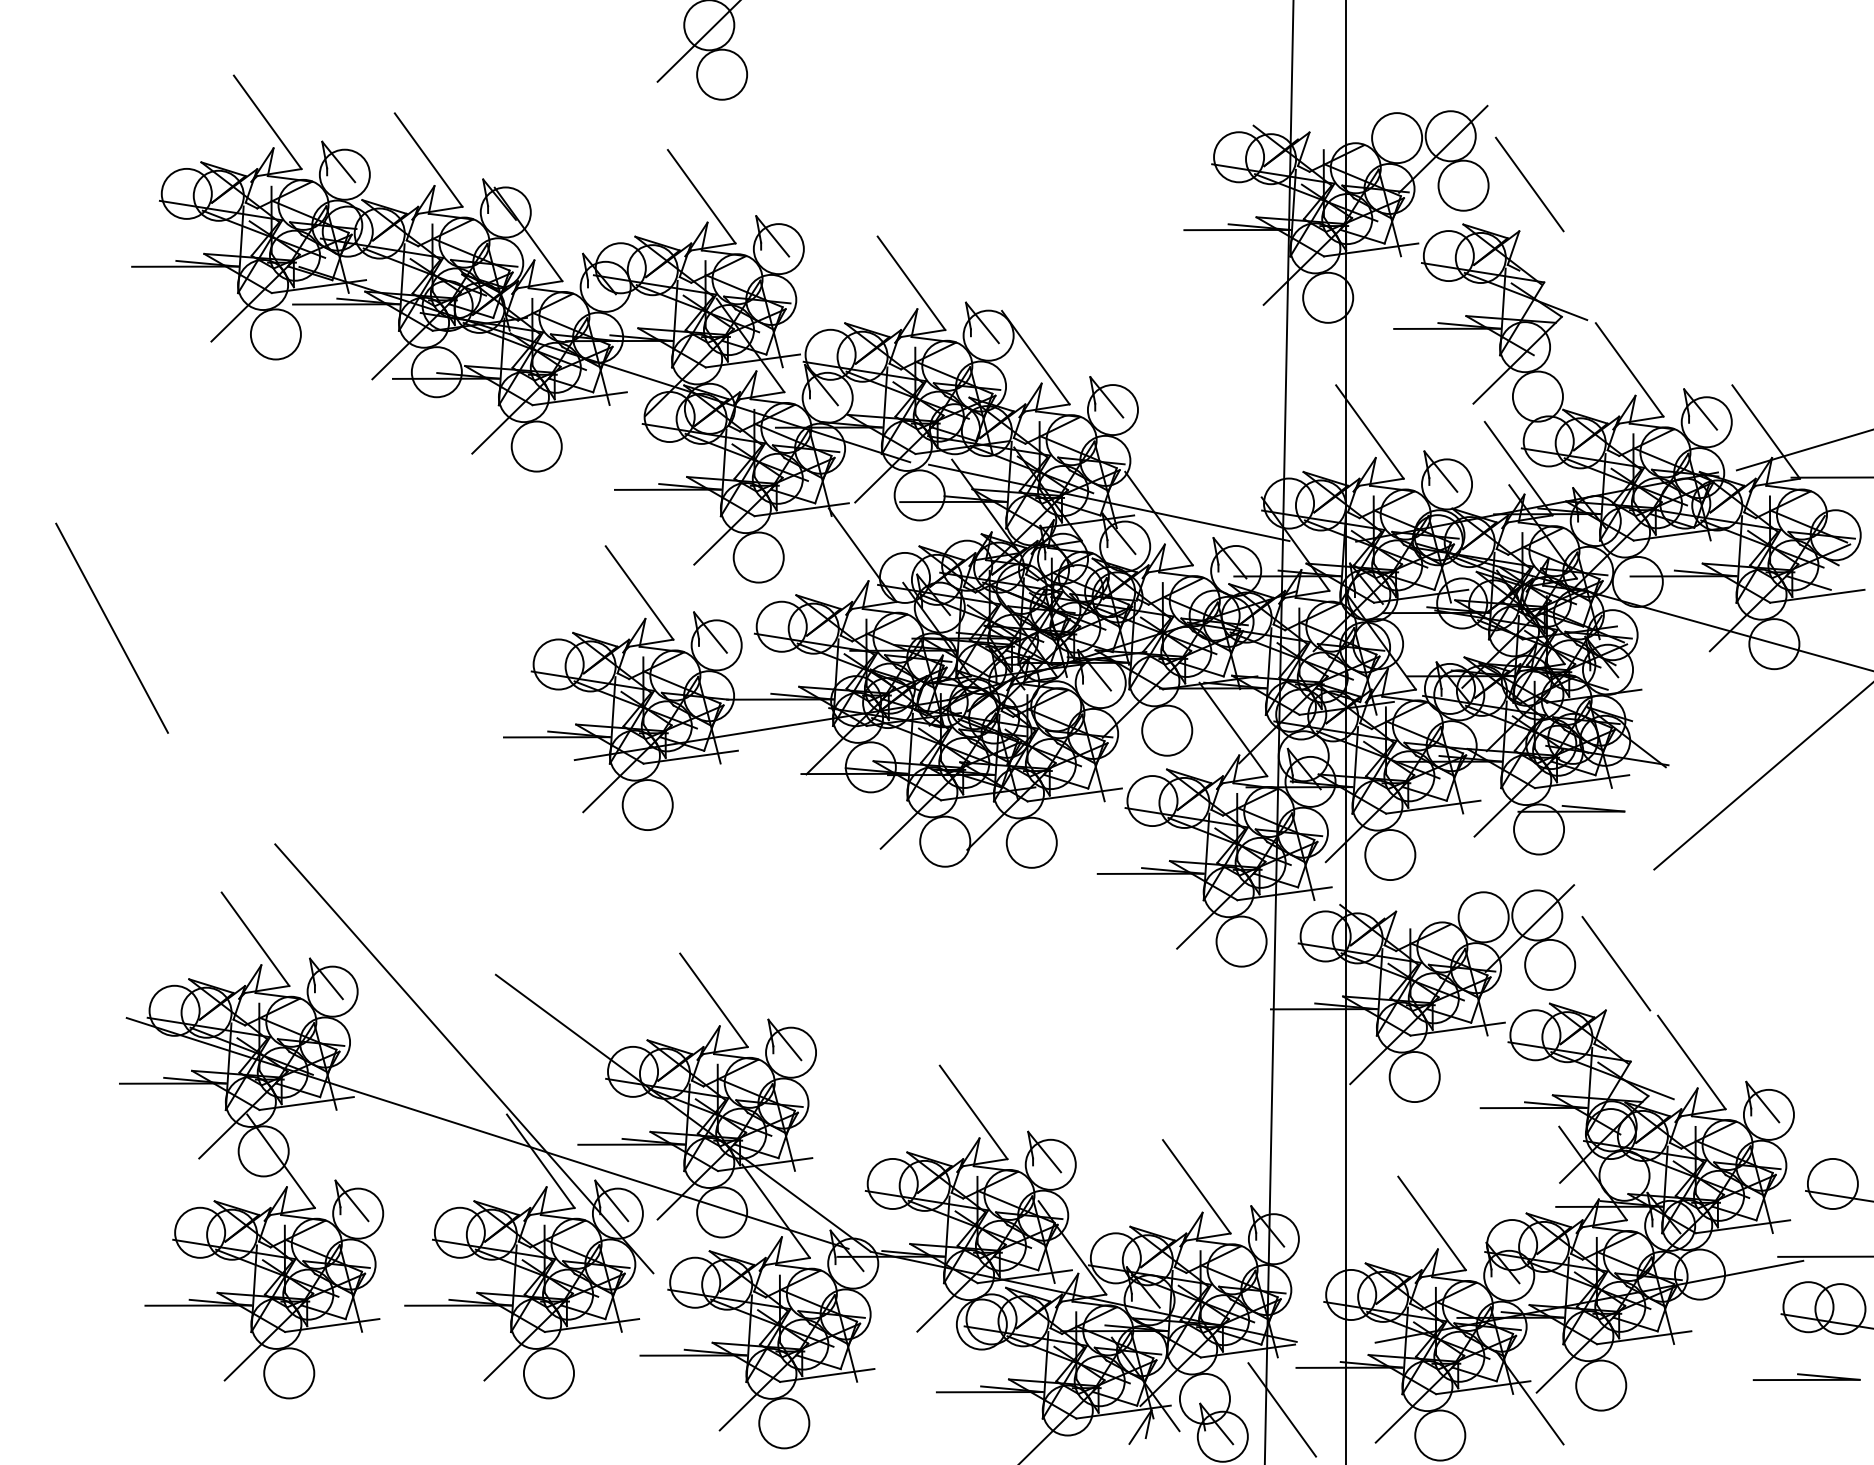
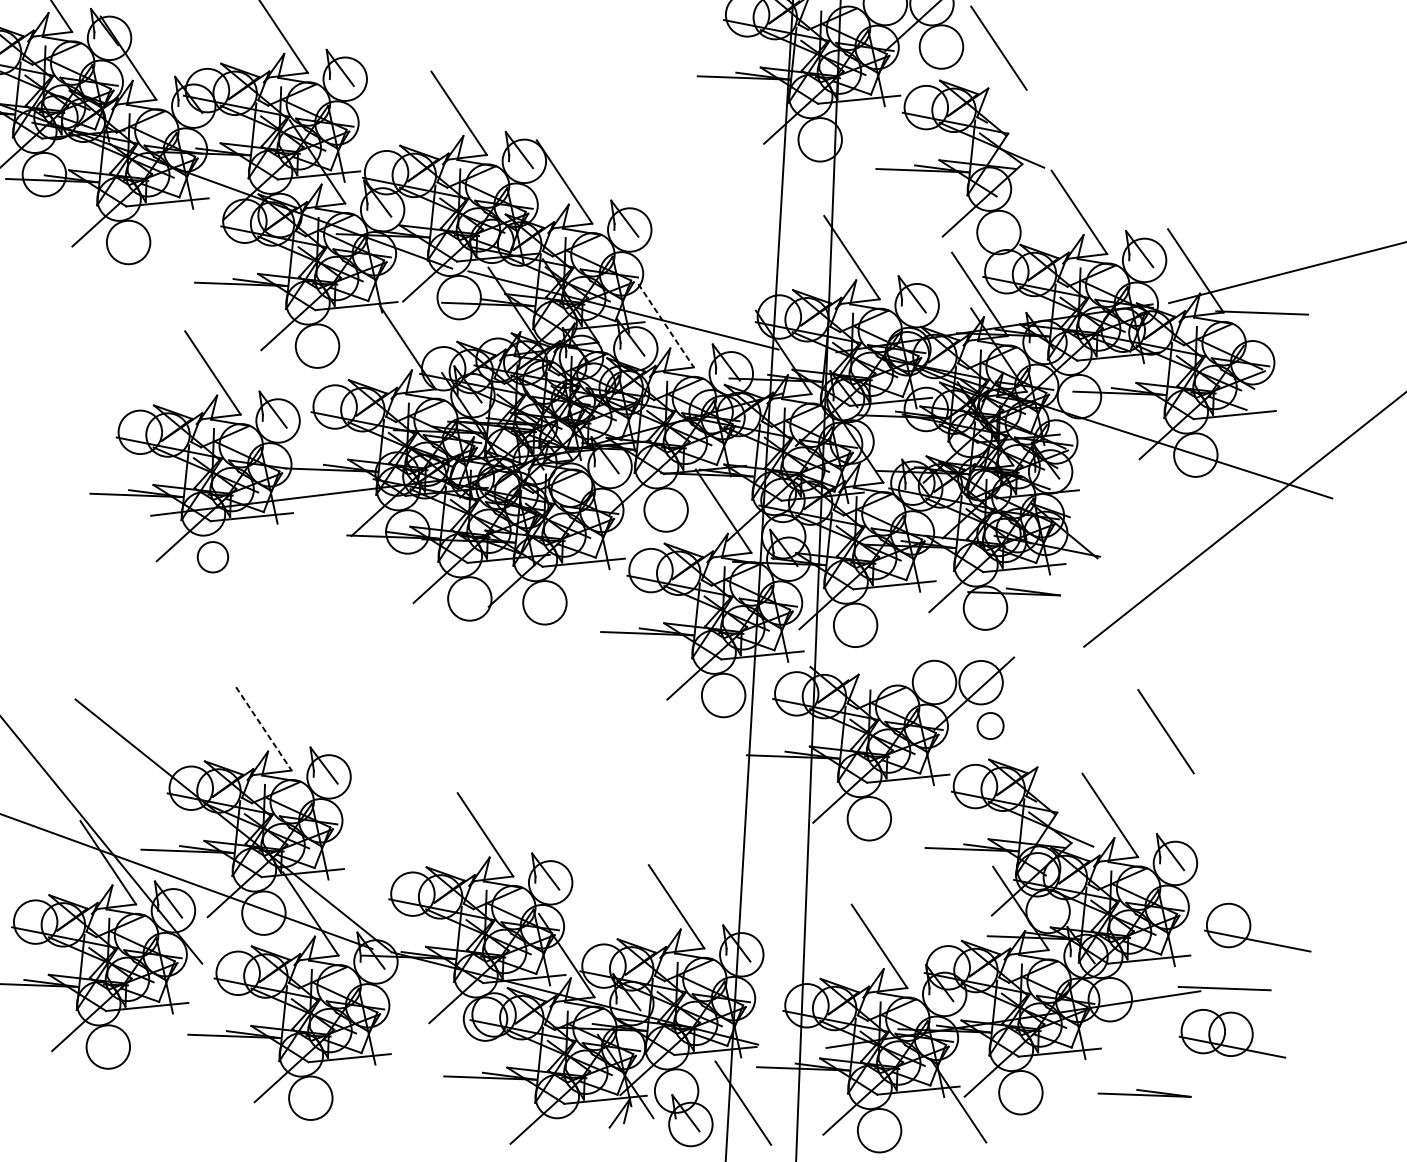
line: (1159, 518) -> (666, 325), solid -> dashed
circle: (647, 805) -> (212, 557), size x0.7
line: (1616, 963) -> (1166, 731), moved
circle: (1550, 964) -> (990, 725), size x0.6
line: (713, 1000) -> (263, 729), solid -> dashed
part: (1806, 1376) -> (1144, 1092), moved

